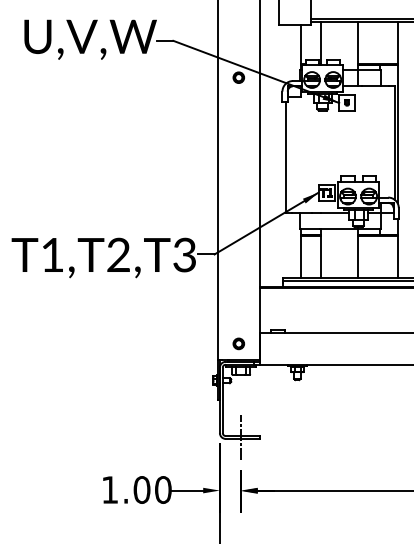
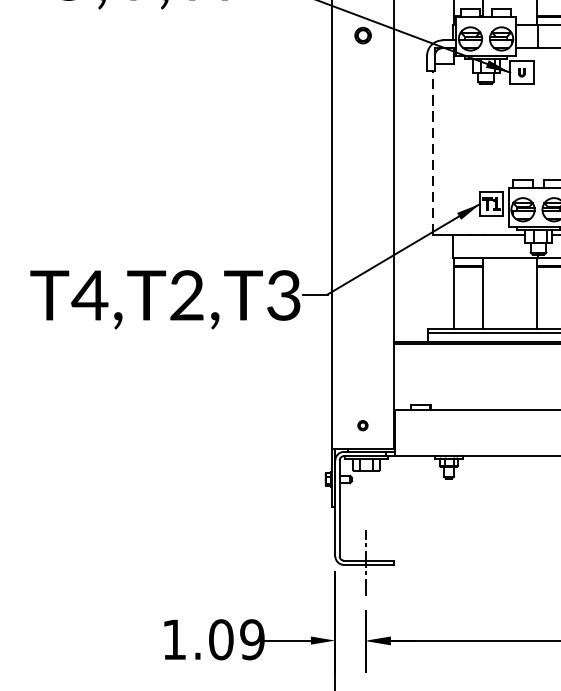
line: (286, 157) -> (432, 152), solid -> dashed
text: (51, 254) -> (88, 294), T1,T2,T3 -> T4,T2,T3
part: (238, 343) -> (362, 425), size x0.6
text: (162, 489) -> (251, 639), 1.00 -> 1.09

